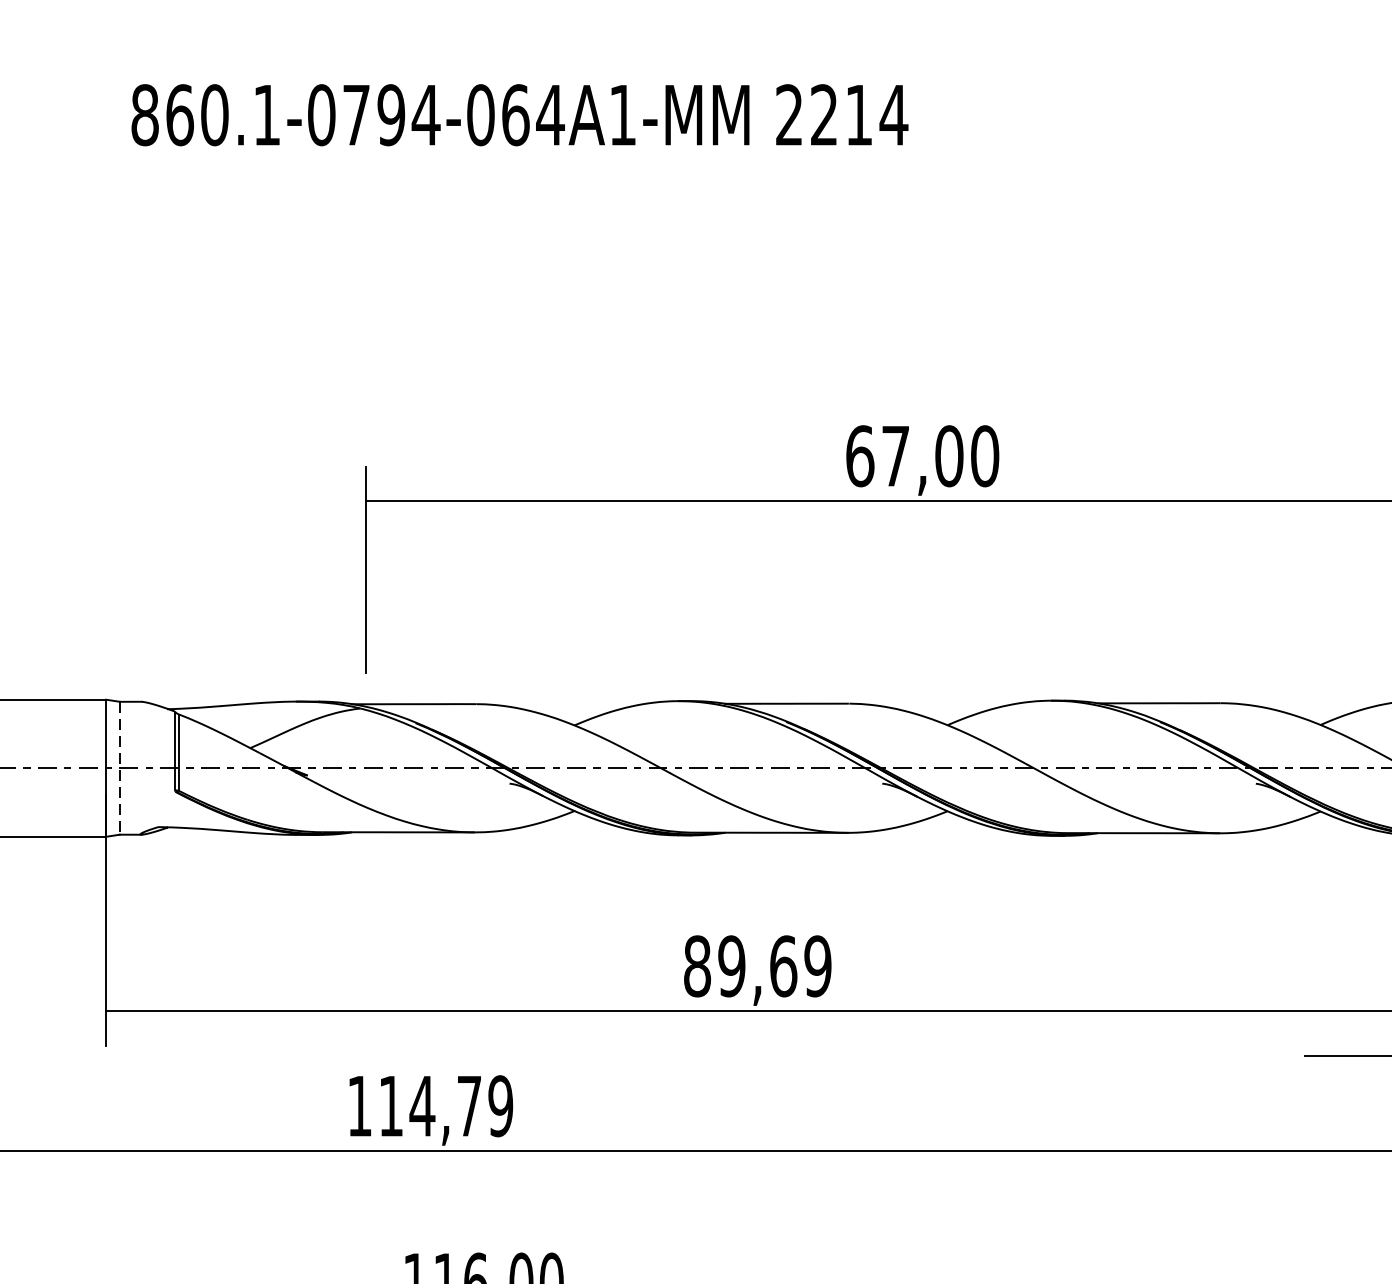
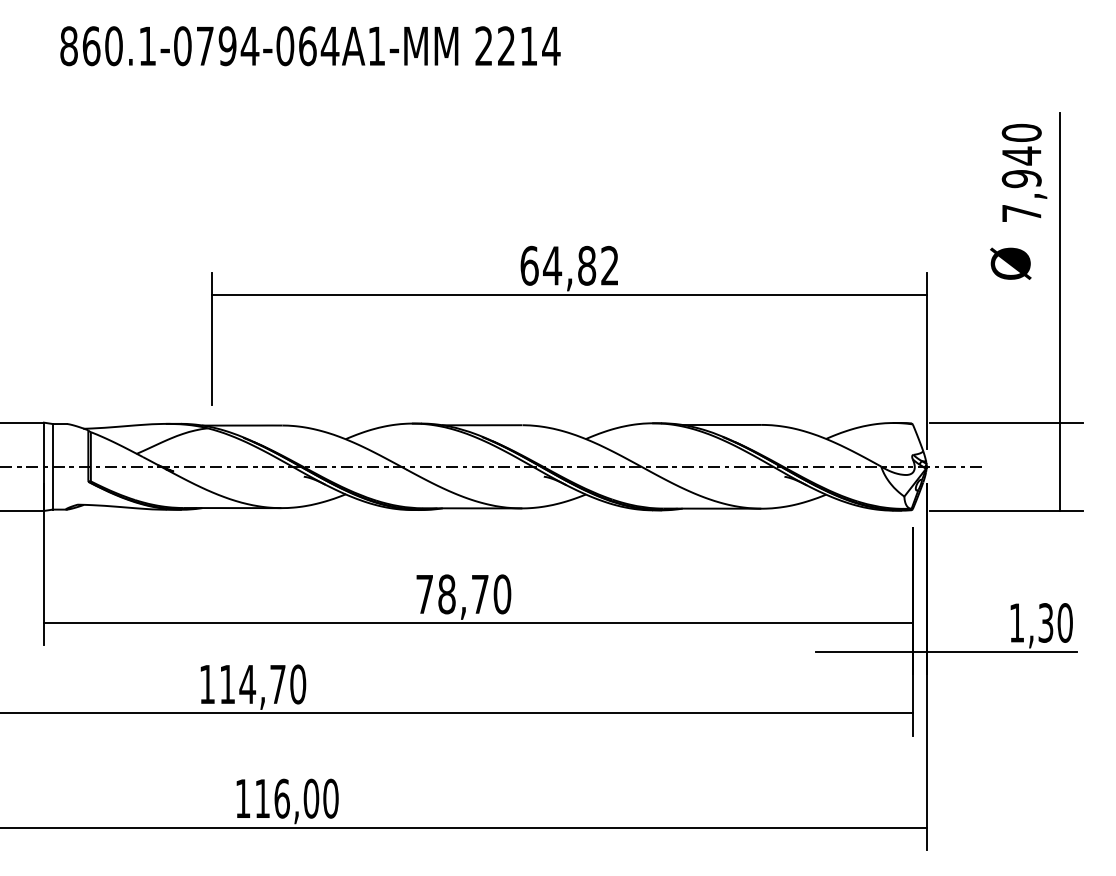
text: (940, 455) -> (581, 265), 67,00 -> 64,82
line: (119, 767) -> (52, 466), dashed -> solid
text: (757, 966) -> (463, 594), 89,69 -> 78,70
text: (501, 1106) -> (298, 684), 114,79 -> 114,70

